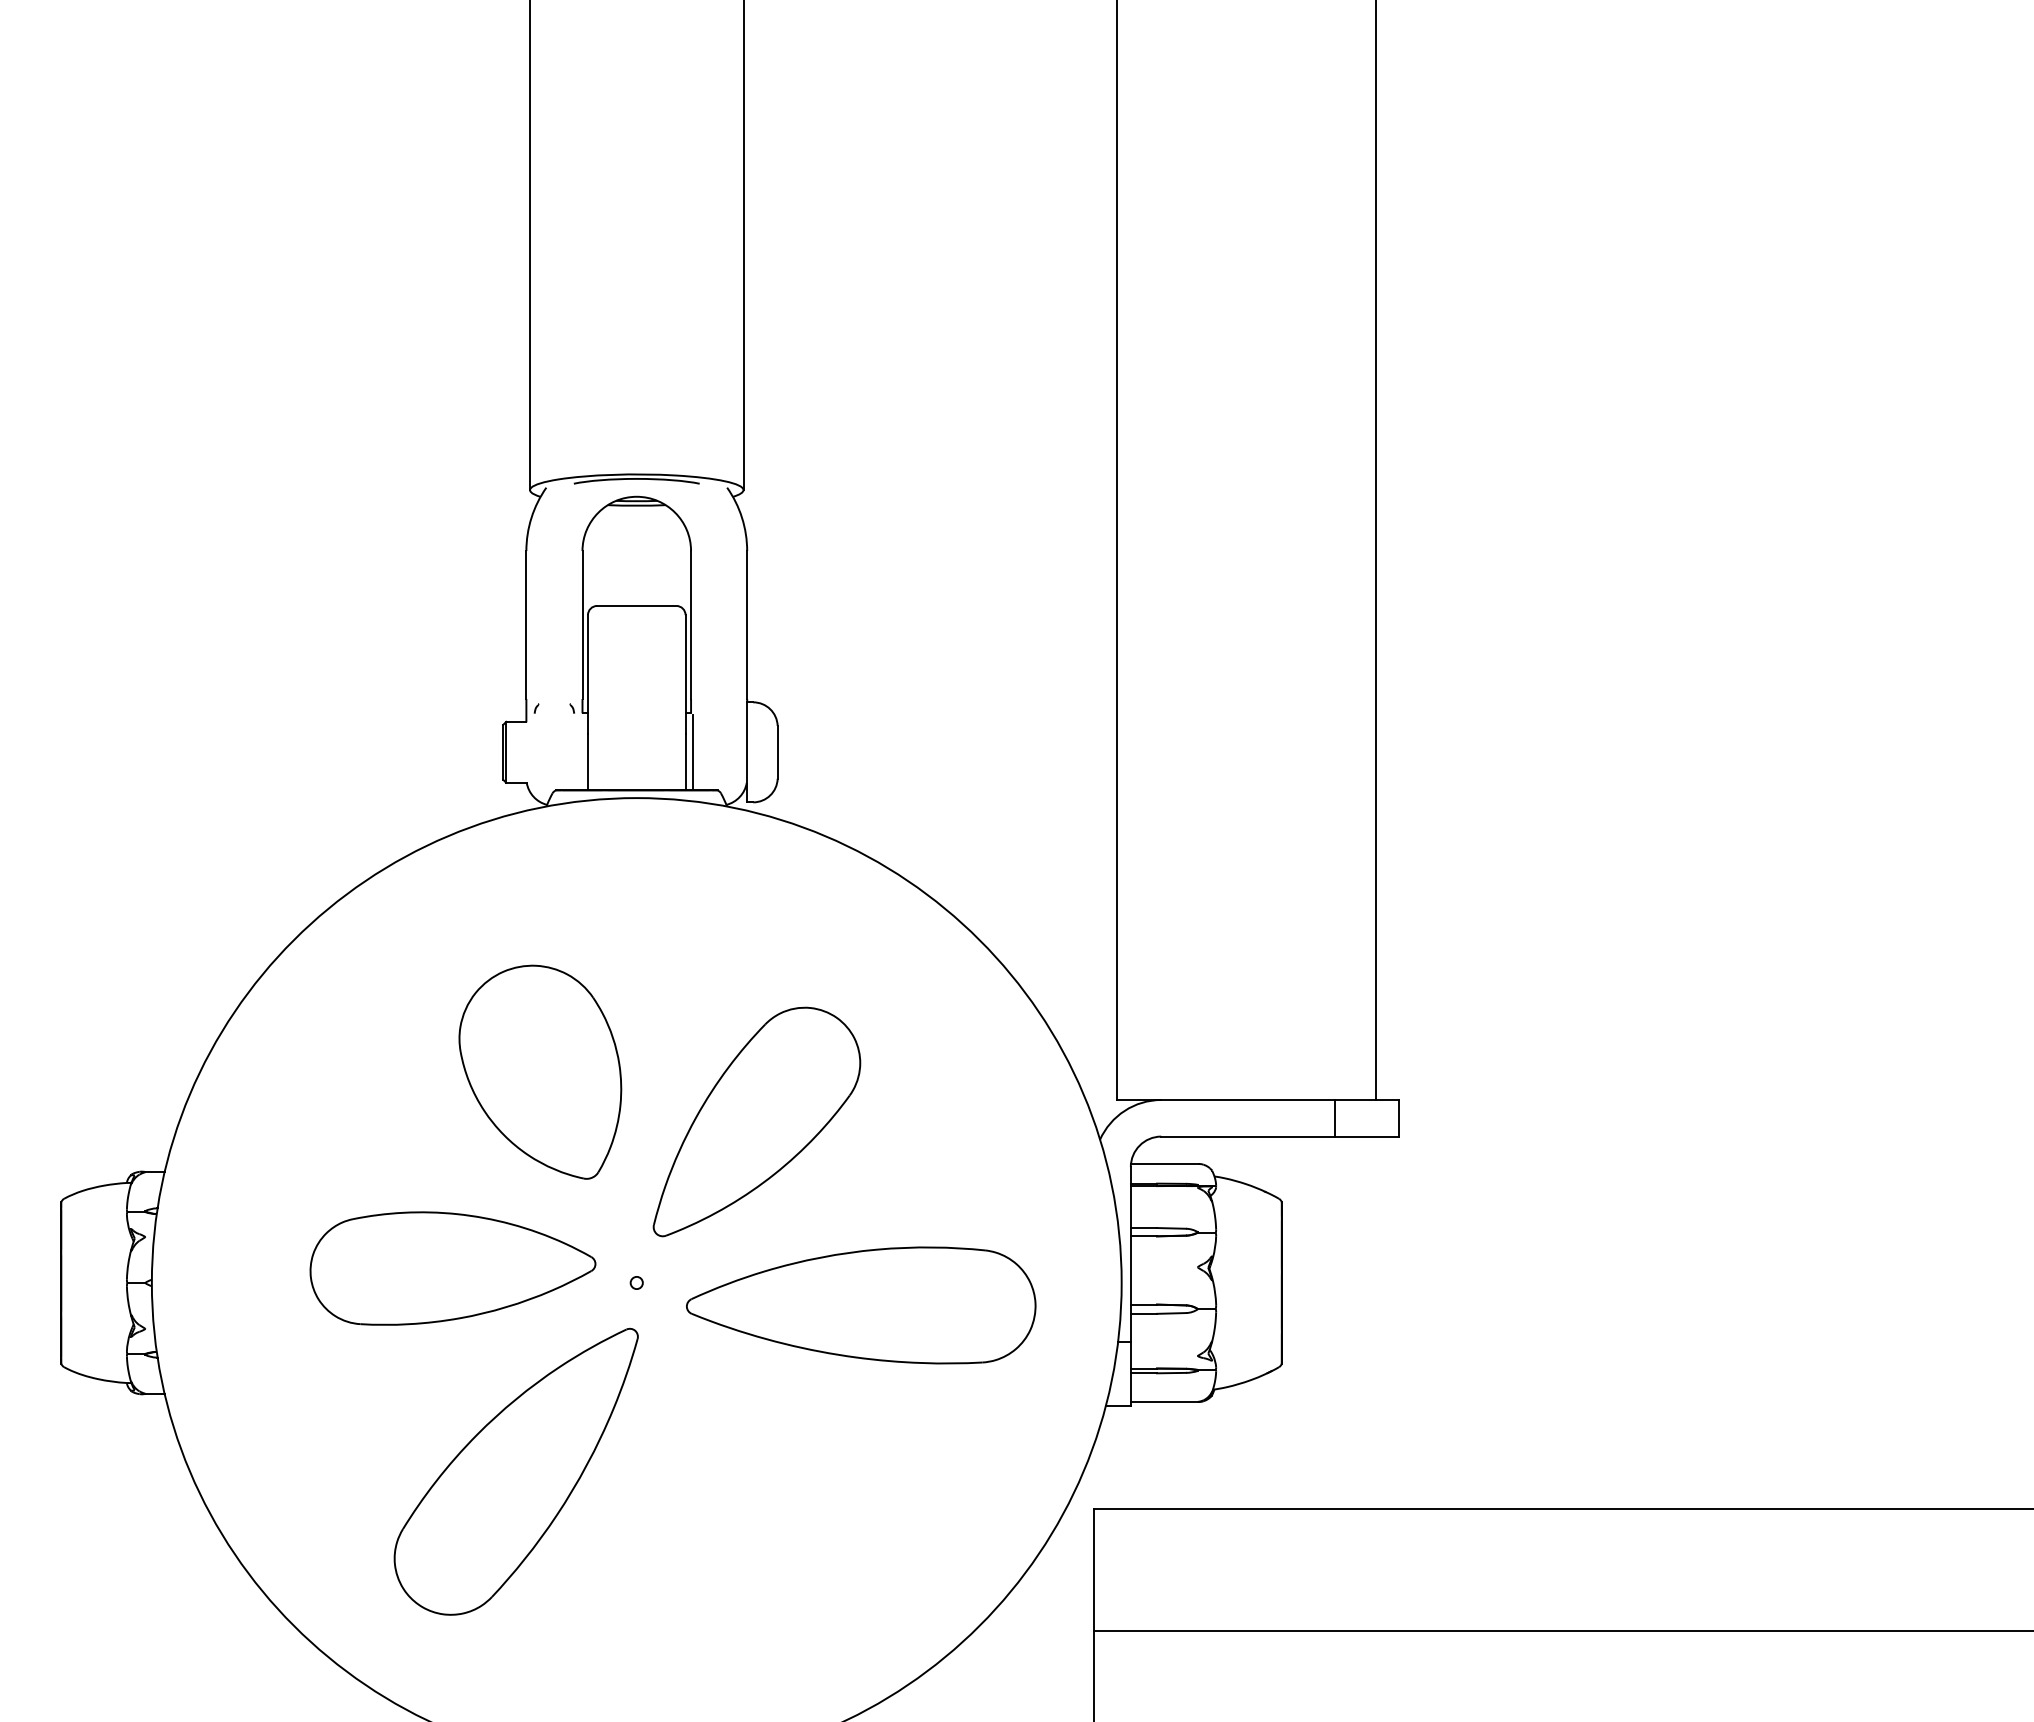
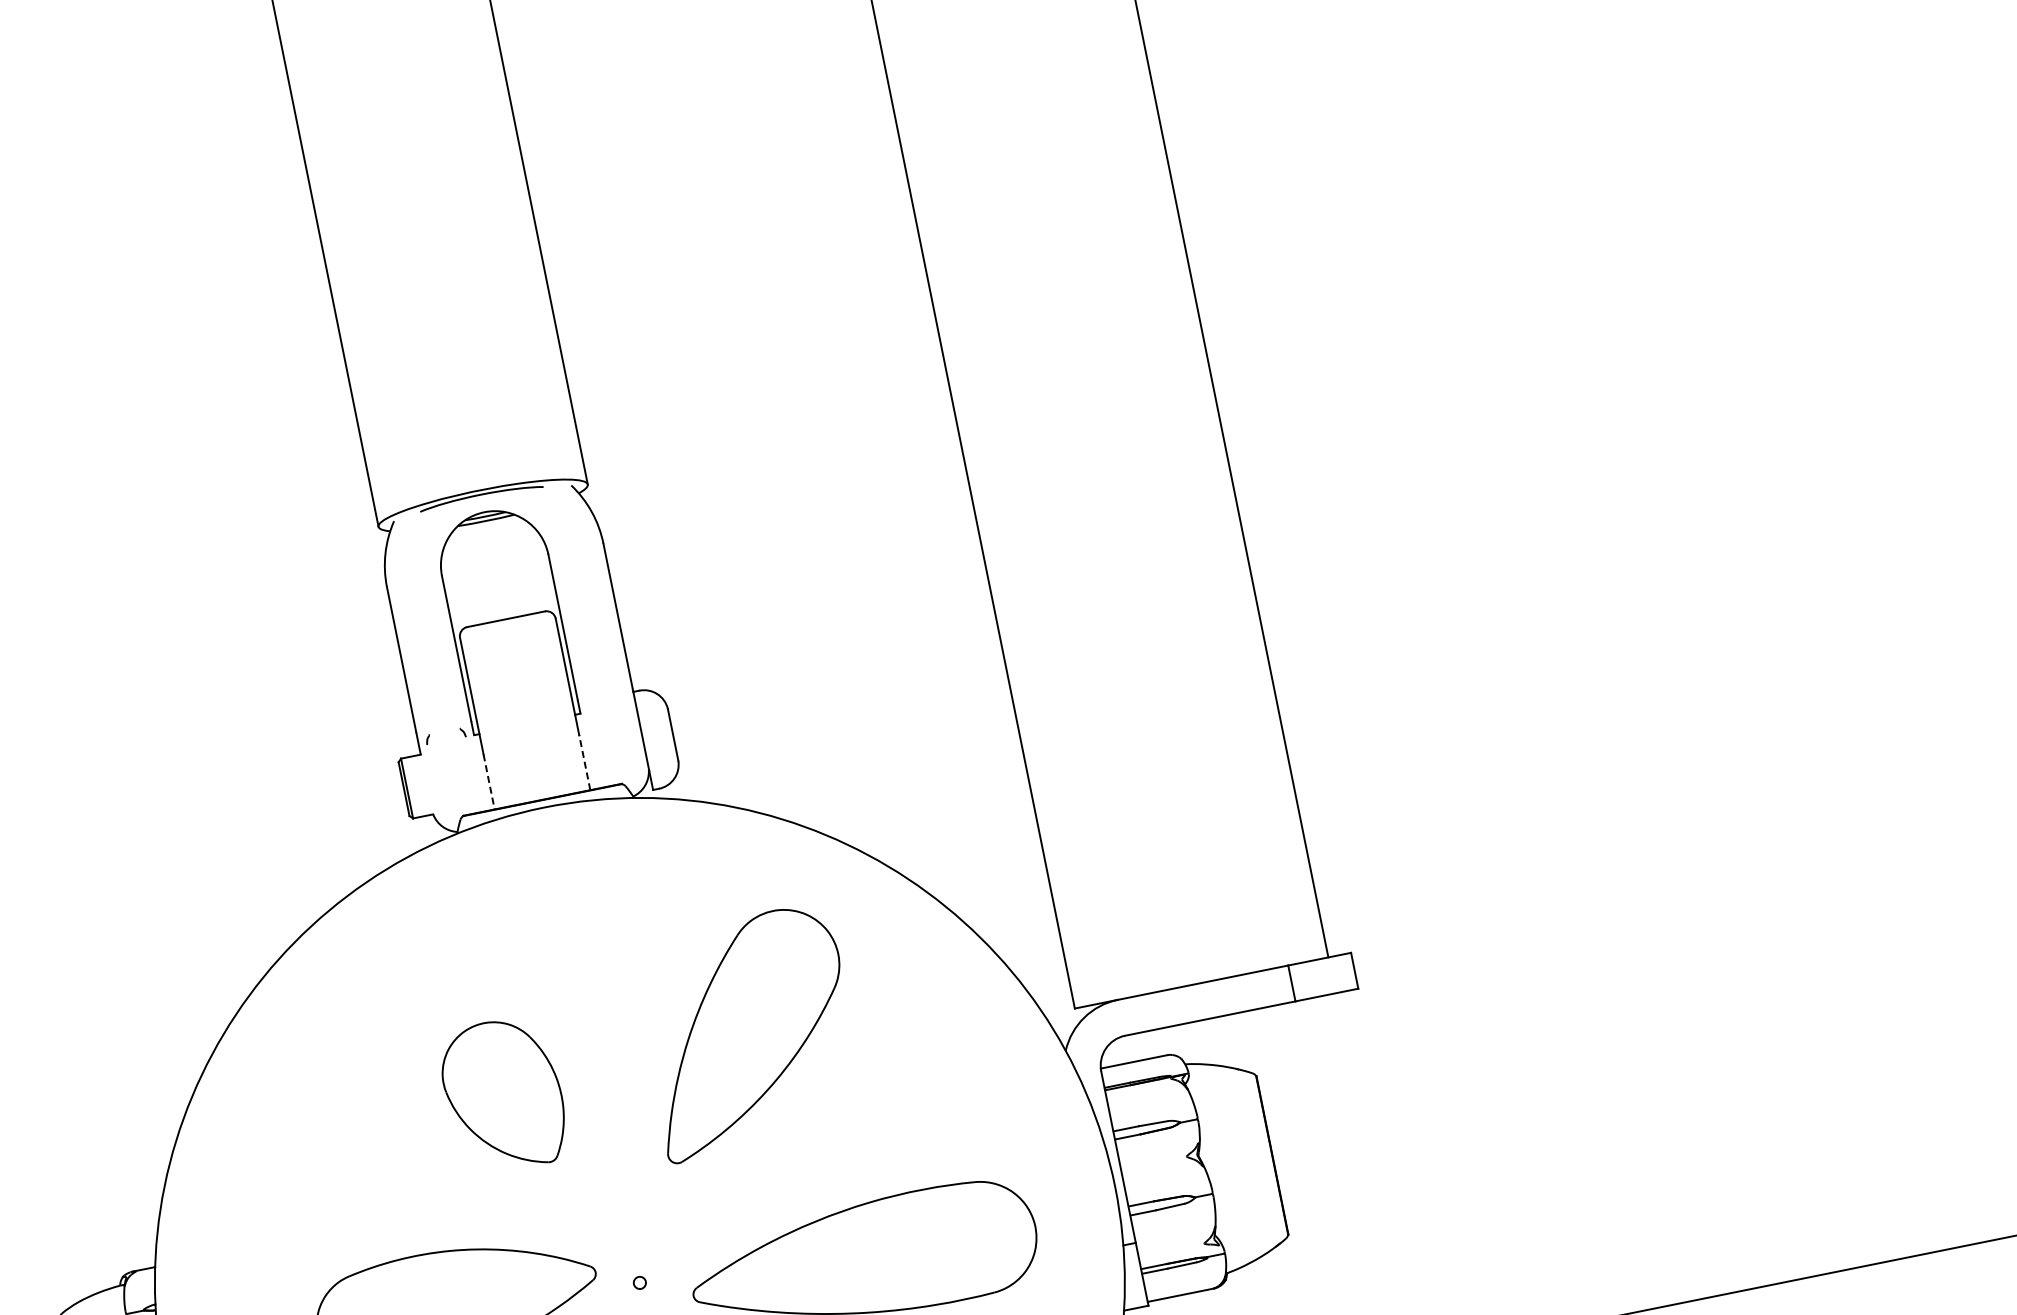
line: (692, 752) -> (589, 751), removed
line: (685, 761) -> (584, 762), solid -> dashed
line: (587, 762) -> (488, 782), solid -> dashed
part: (540, 1071) -> (503, 1094), size x0.7
part: (756, 1121) -> (748, 1032), moved

